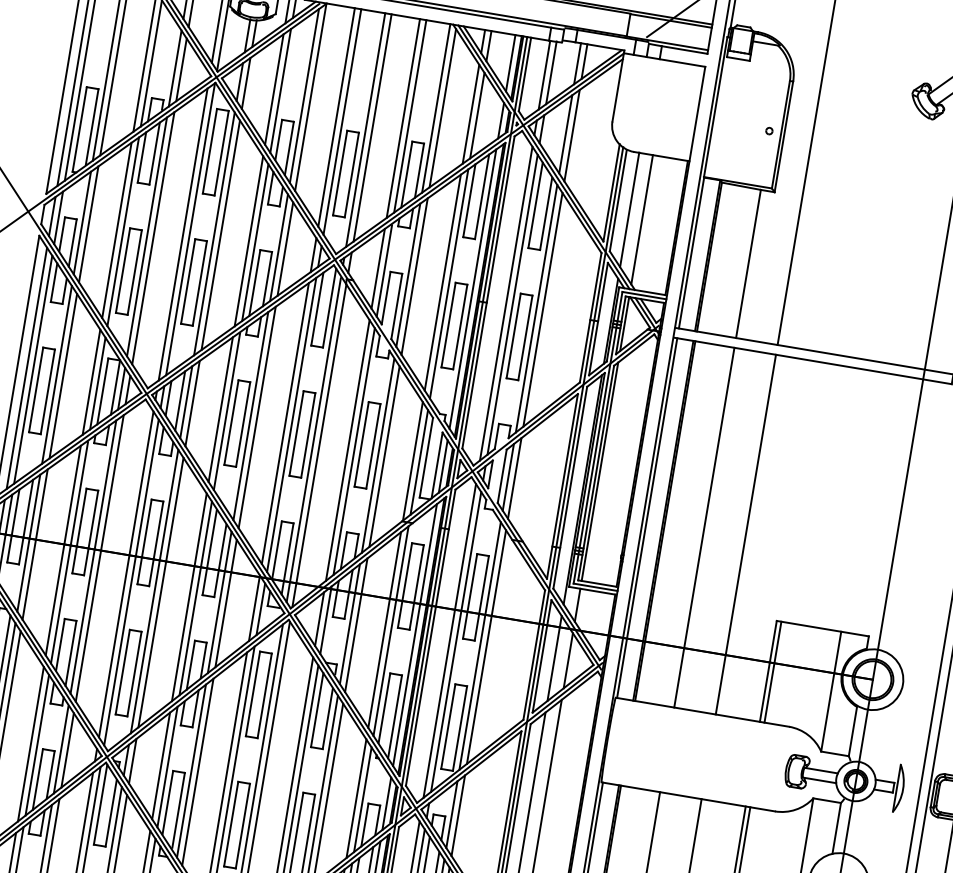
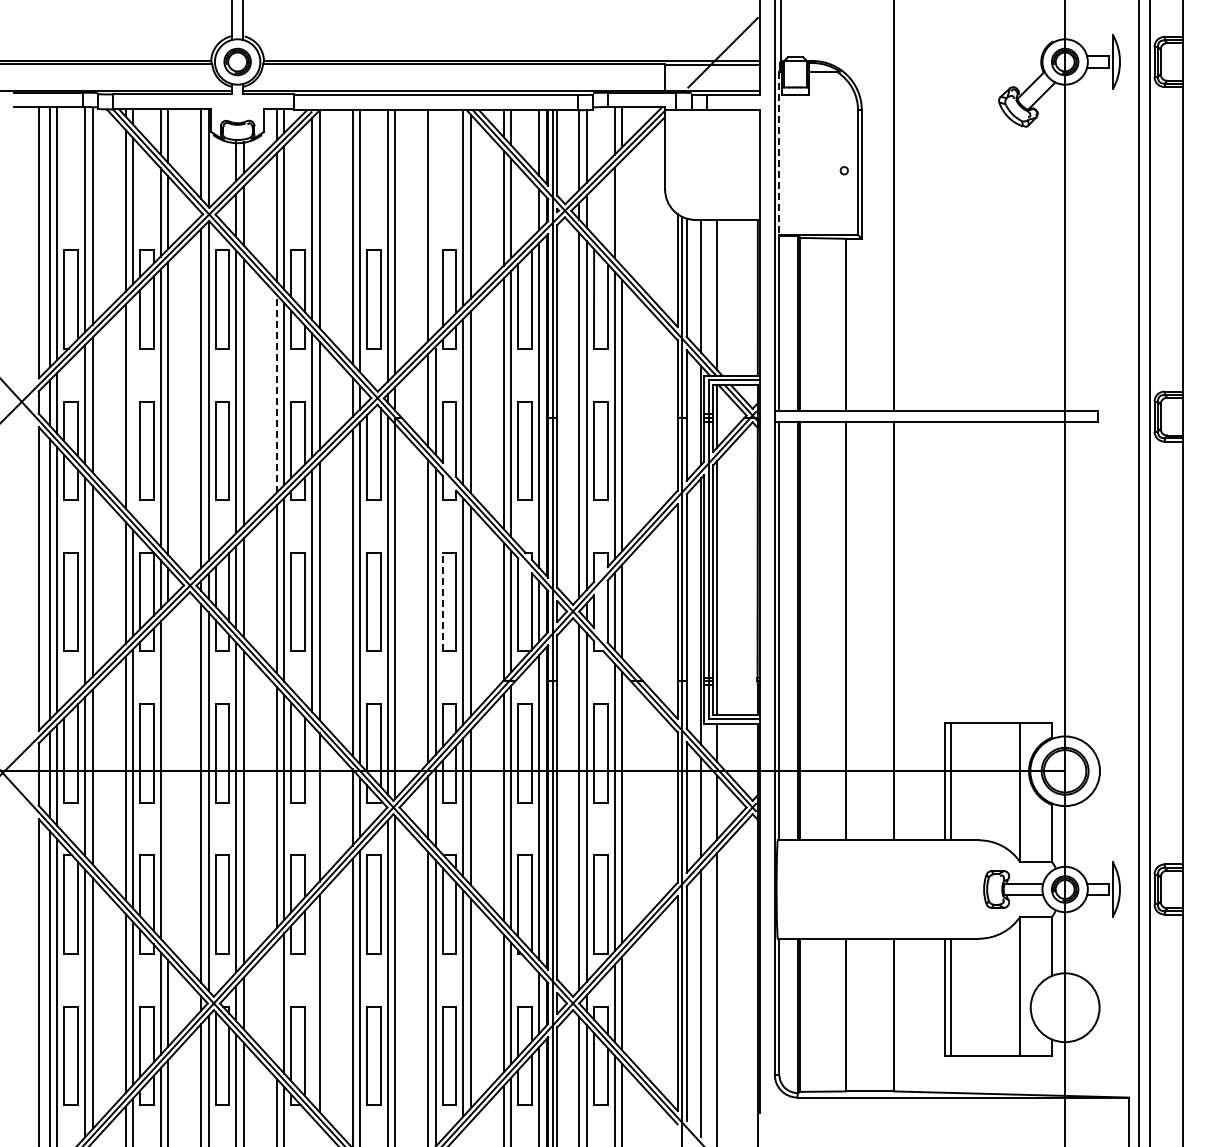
line: (715, 107) -> (779, 154), solid -> dashed
line: (410, 115) -> (435, 221), removed
line: (572, 135) -> (622, 213), removed
line: (122, 231) -> (132, 406), removed
line: (248, 241) -> (276, 393), solid -> dashed
line: (361, 443) -> (442, 601), solid -> dashed
line: (100, 558) -> (168, 780), removed
line: (220, 602) -> (312, 807), removed
line: (160, 765) -> (276, 1003), removed
line: (191, 771) -> (312, 1003), removed

